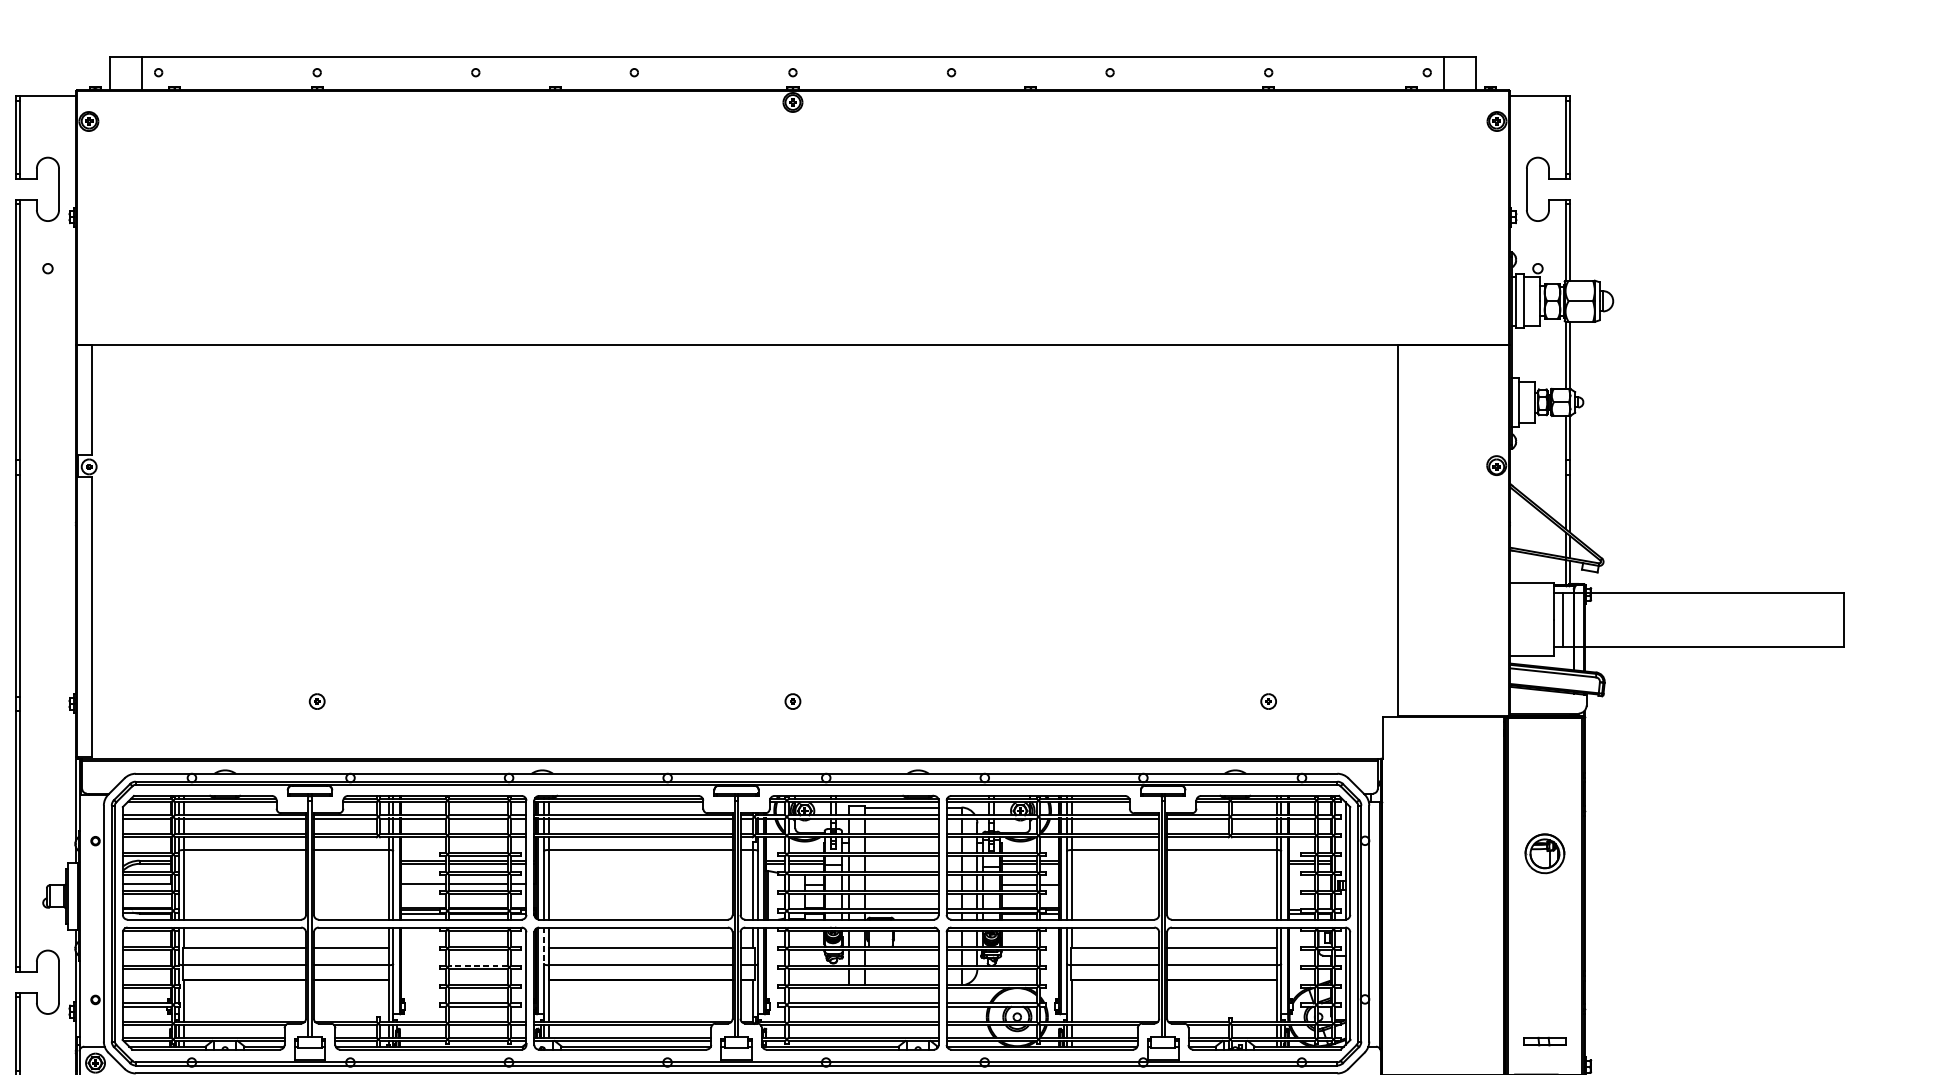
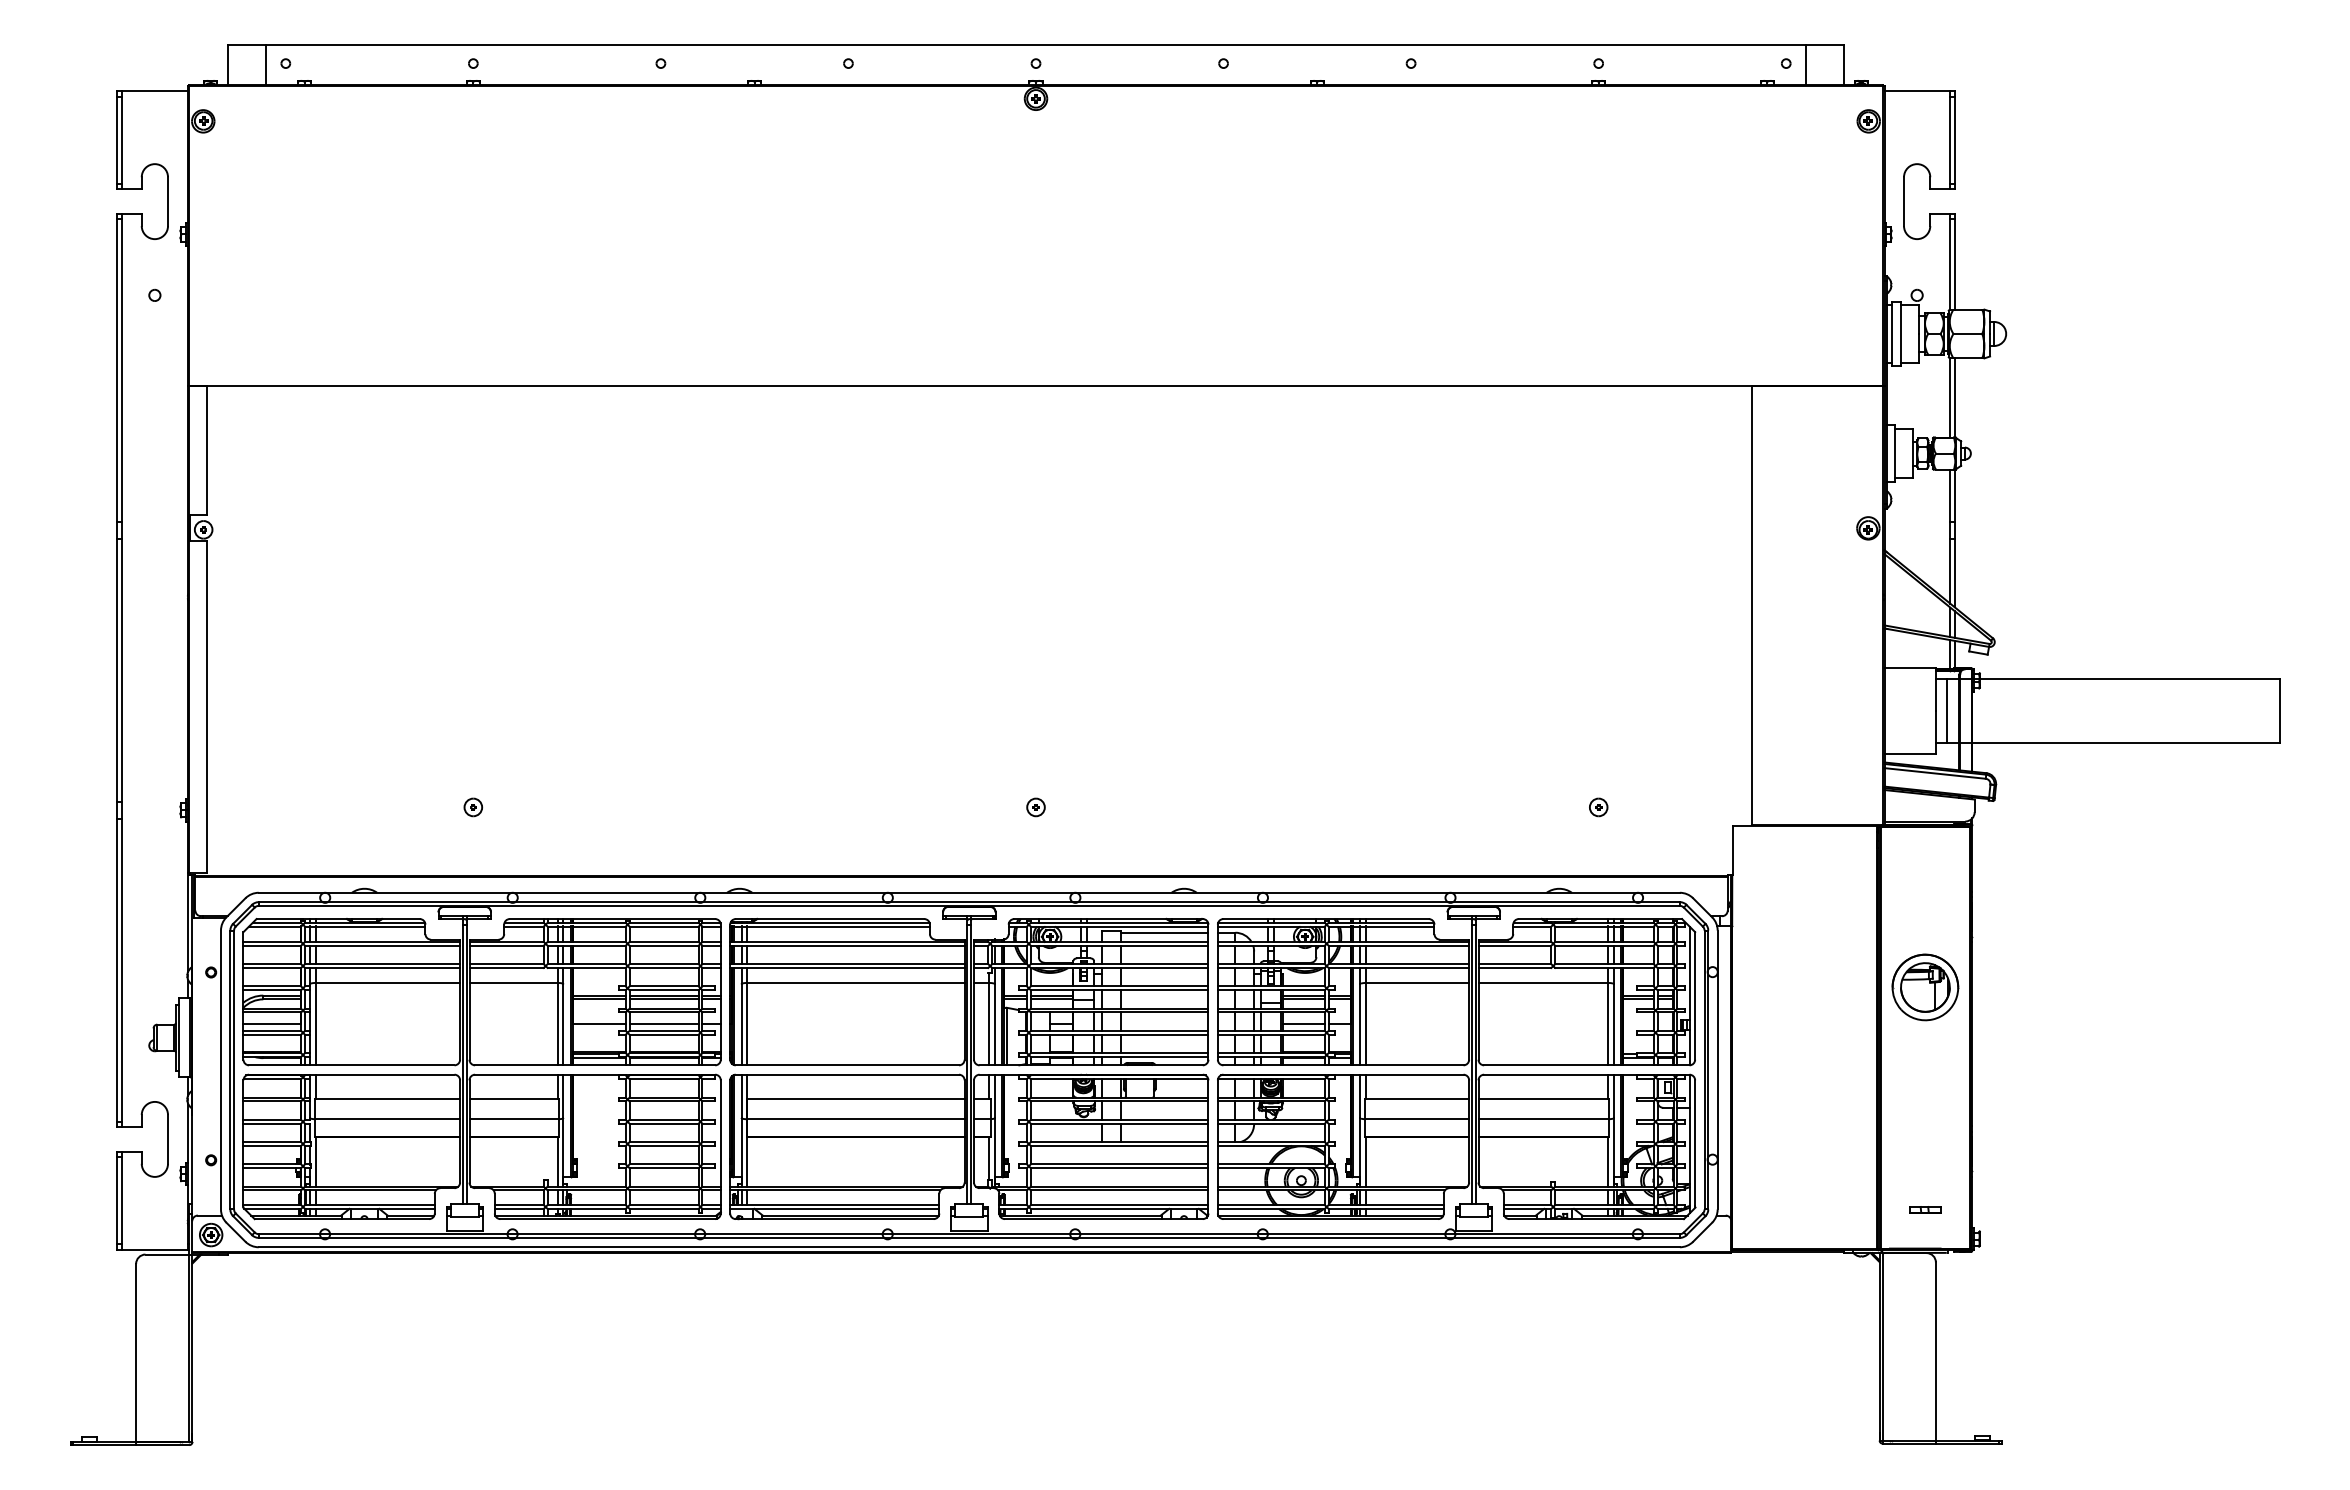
part: (1545, 853) -> (1925, 987), size x1.43
line: (543, 945) -> (741, 1096), dashed -> solid
line: (478, 965) -> (664, 1119), dashed -> solid
part: (1545, 1041) -> (1925, 1209), size x0.62

